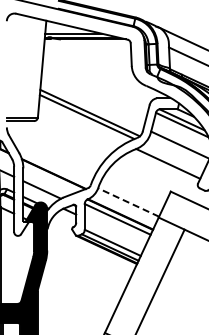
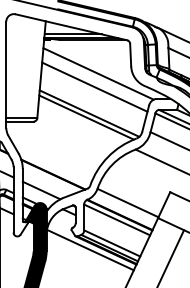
line: (99, 73) -> (98, 74), added
line: (6, 74) -> (5, 75), added
line: (95, 86) -> (94, 87), added
line: (128, 202) -> (127, 203), dashed -> solid
line: (90, 249) -> (89, 250), added

